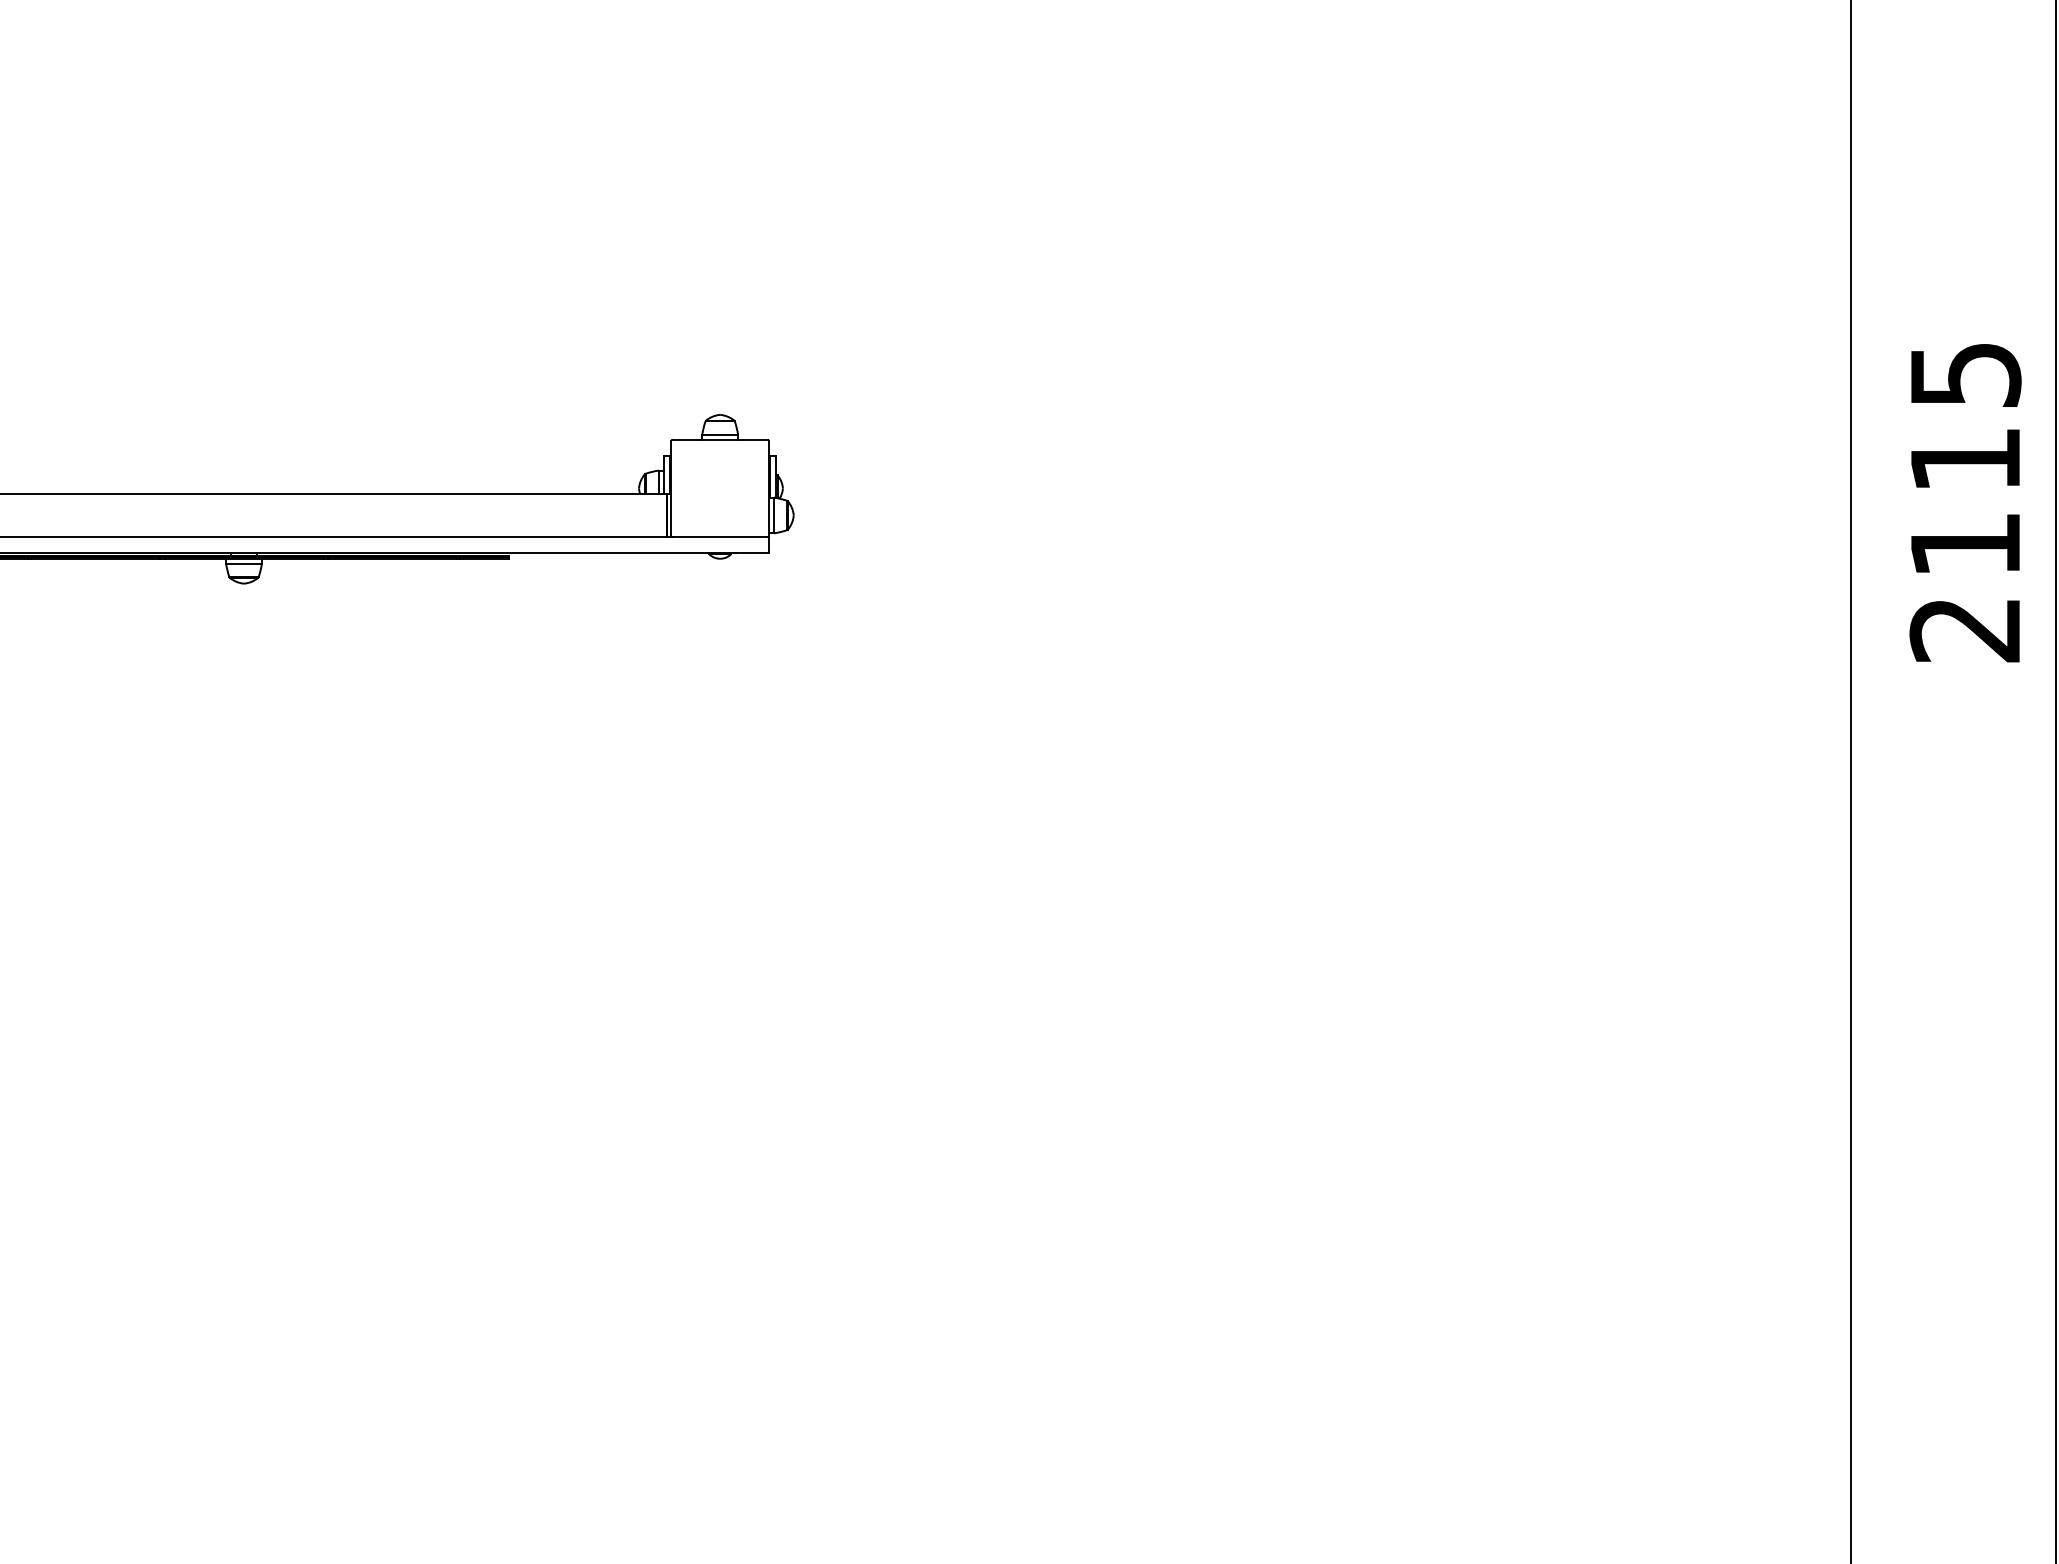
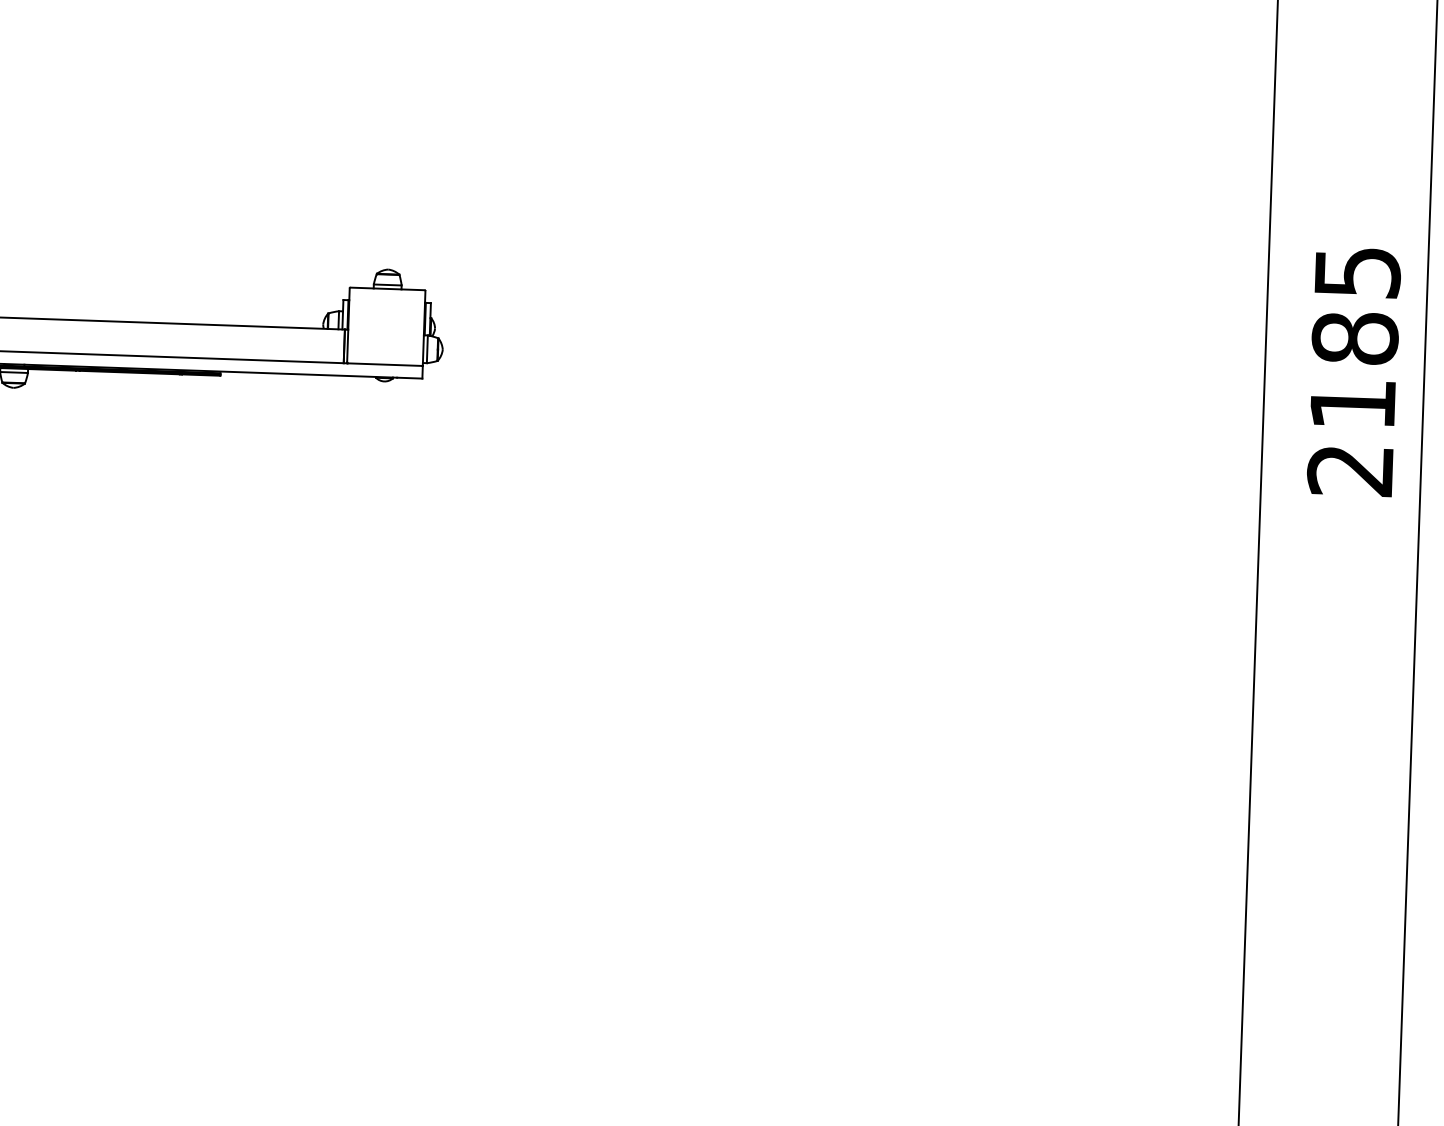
text: (1965, 459) -> (1355, 338), 2115 -> 2185

